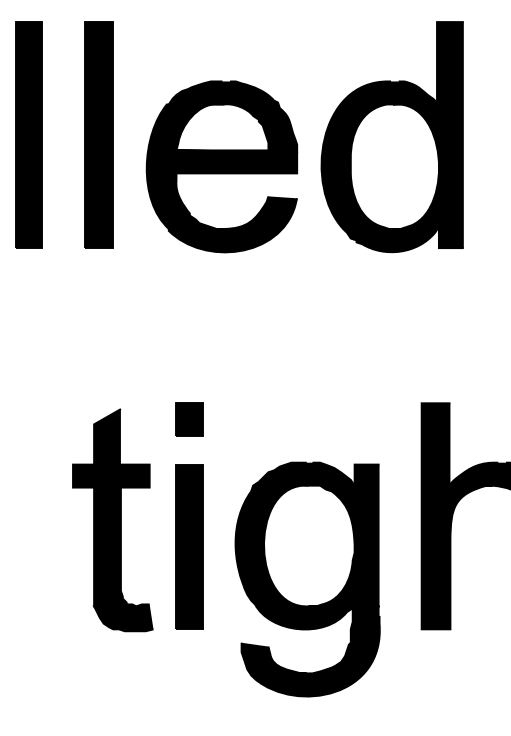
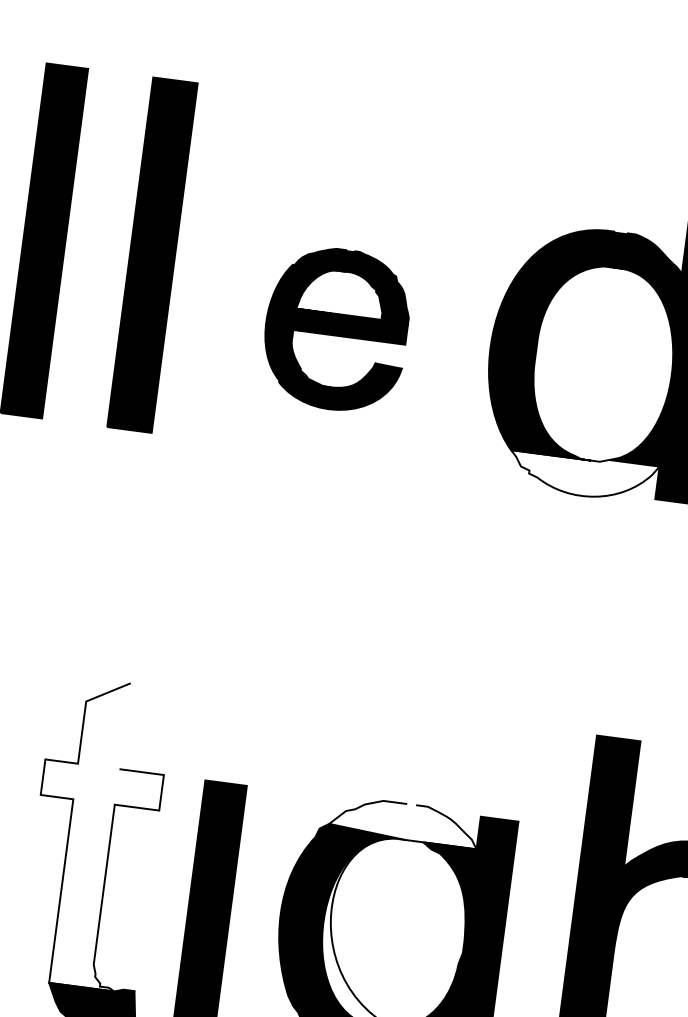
part: (221, 166) -> (335, 328), size x0.6
fill: (390, 239) -> (582, 476), removed
part: (189, 419) -> (234, 713), removed
fill: (306, 473) -> (404, 820), removed
fill: (111, 507) -> (96, 833), removed

